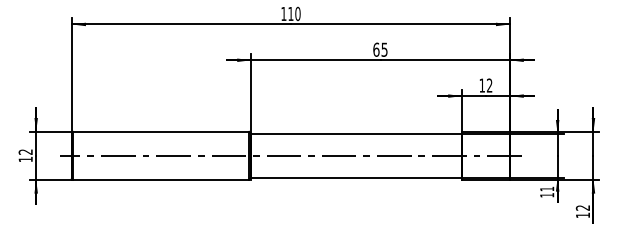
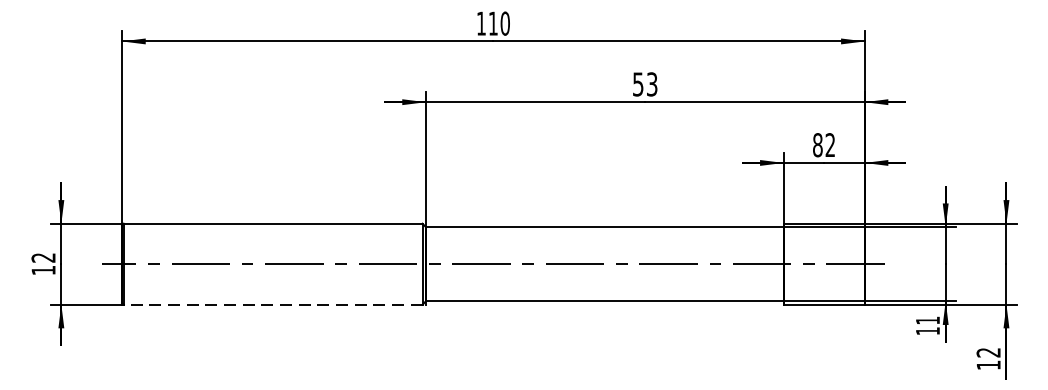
text: (380, 49) -> (645, 83), 65 -> 53
text: (482, 85) -> (818, 144), 12 -> 82
line: (160, 179) -> (272, 304), solid -> dashed

